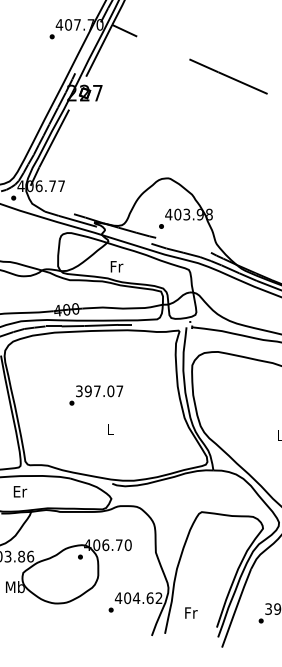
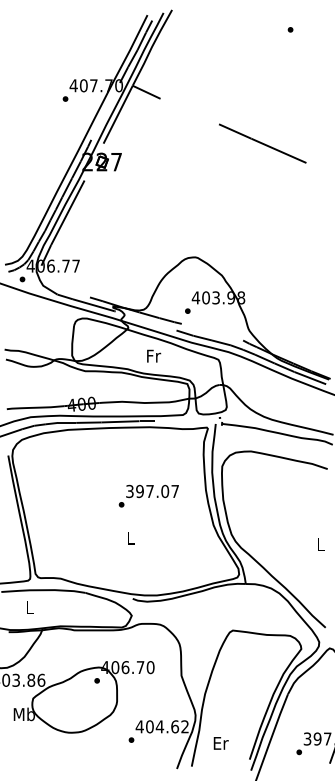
text: (117, 266) -> (154, 355), moved
text: (95, 394) -> (148, 495), moved
text: (19, 491) -> (29, 607), Er -> L
text: (190, 613) -> (220, 743), Fr -> Er

